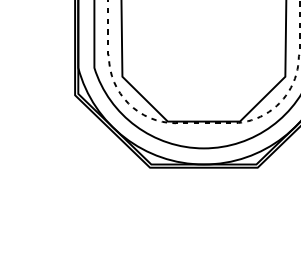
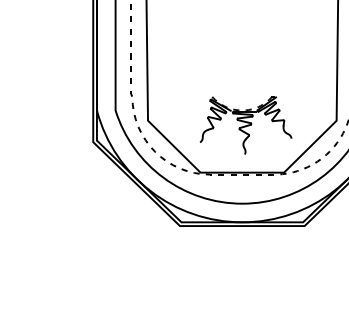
part: (206, 80) -> (245, 125), added

